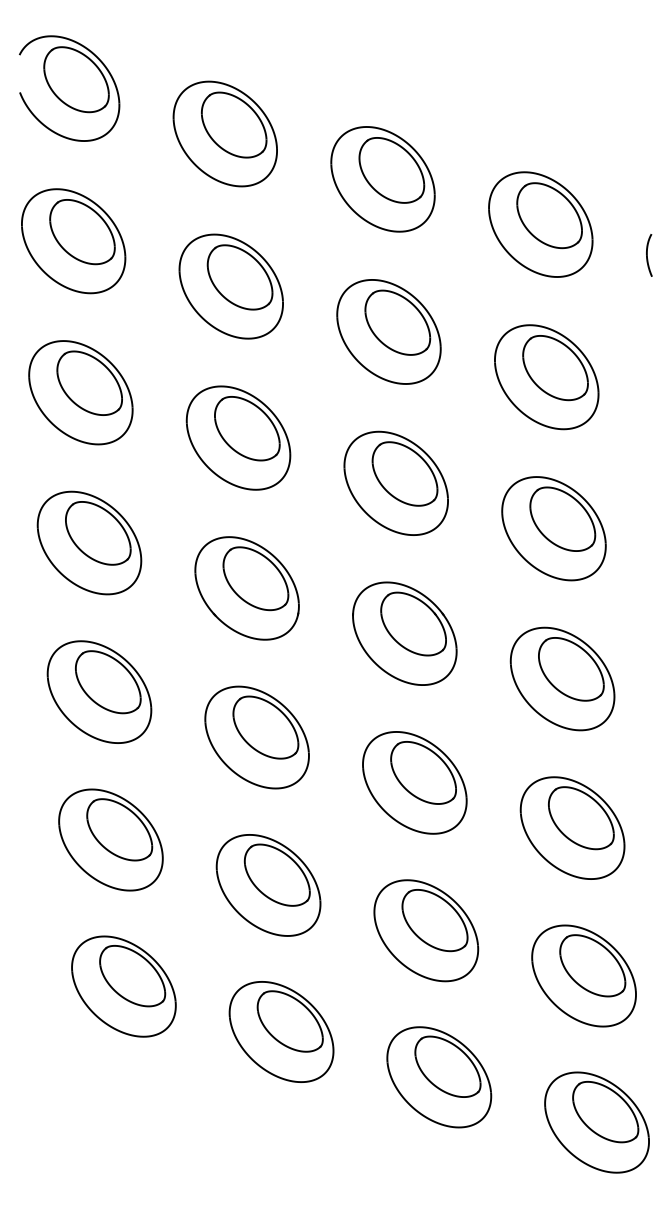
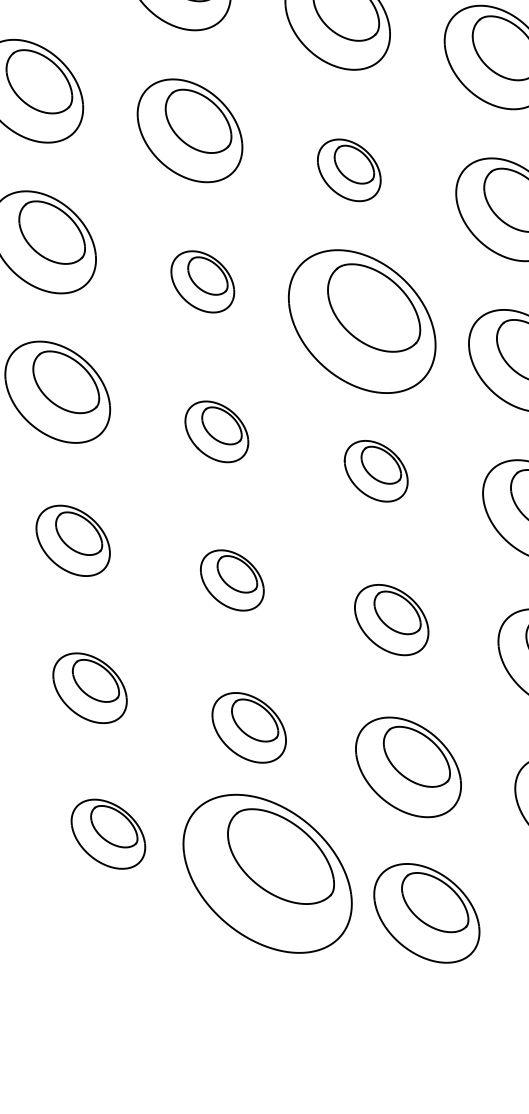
part: (388, 331) -> (348, 169), size x0.6
part: (238, 437) -> (202, 281), size x0.6
part: (395, 482) -> (361, 320), size x1.4
part: (246, 588) -> (216, 431), size x0.6
part: (404, 633) -> (375, 471), size x0.6
part: (99, 691) -> (73, 540), size x0.7
part: (256, 737) -> (231, 580), size x0.6
part: (414, 782) -> (391, 619), size x0.7
part: (110, 839) -> (89, 687), size x0.7
part: (268, 885) -> (249, 727), size x0.7
part: (123, 986) -> (107, 834), size x0.7
part: (281, 1031) -> (267, 873), size x1.6

